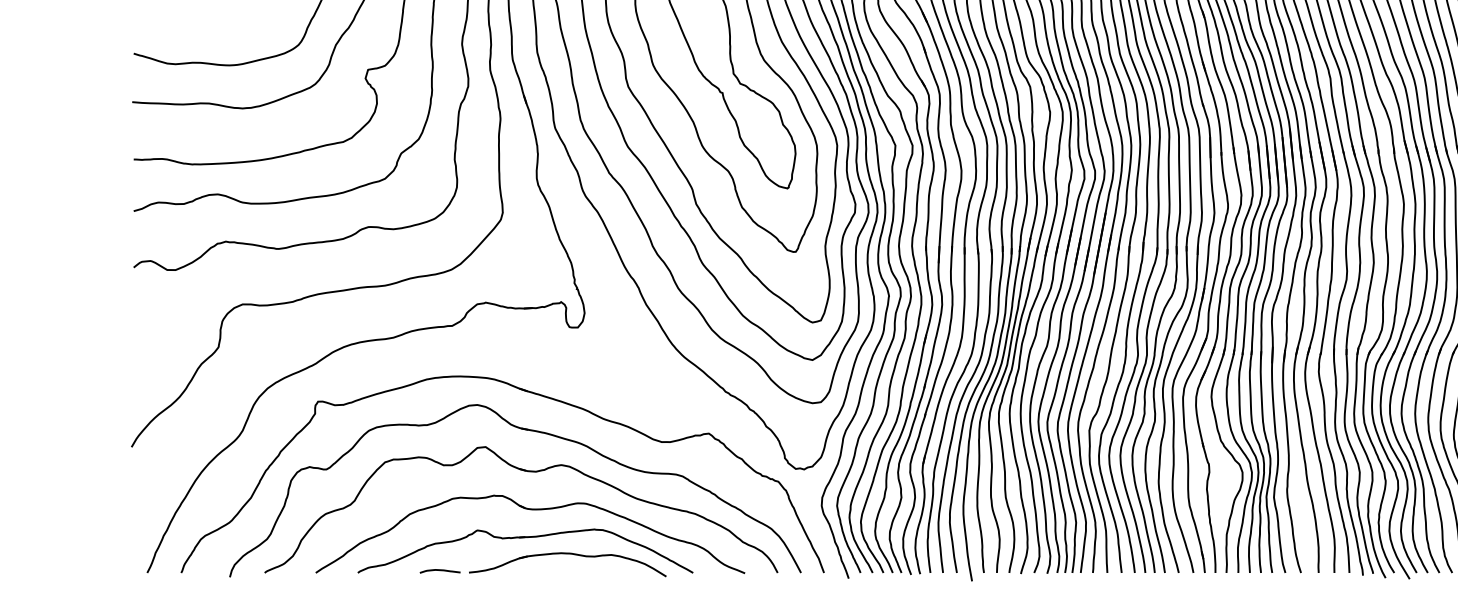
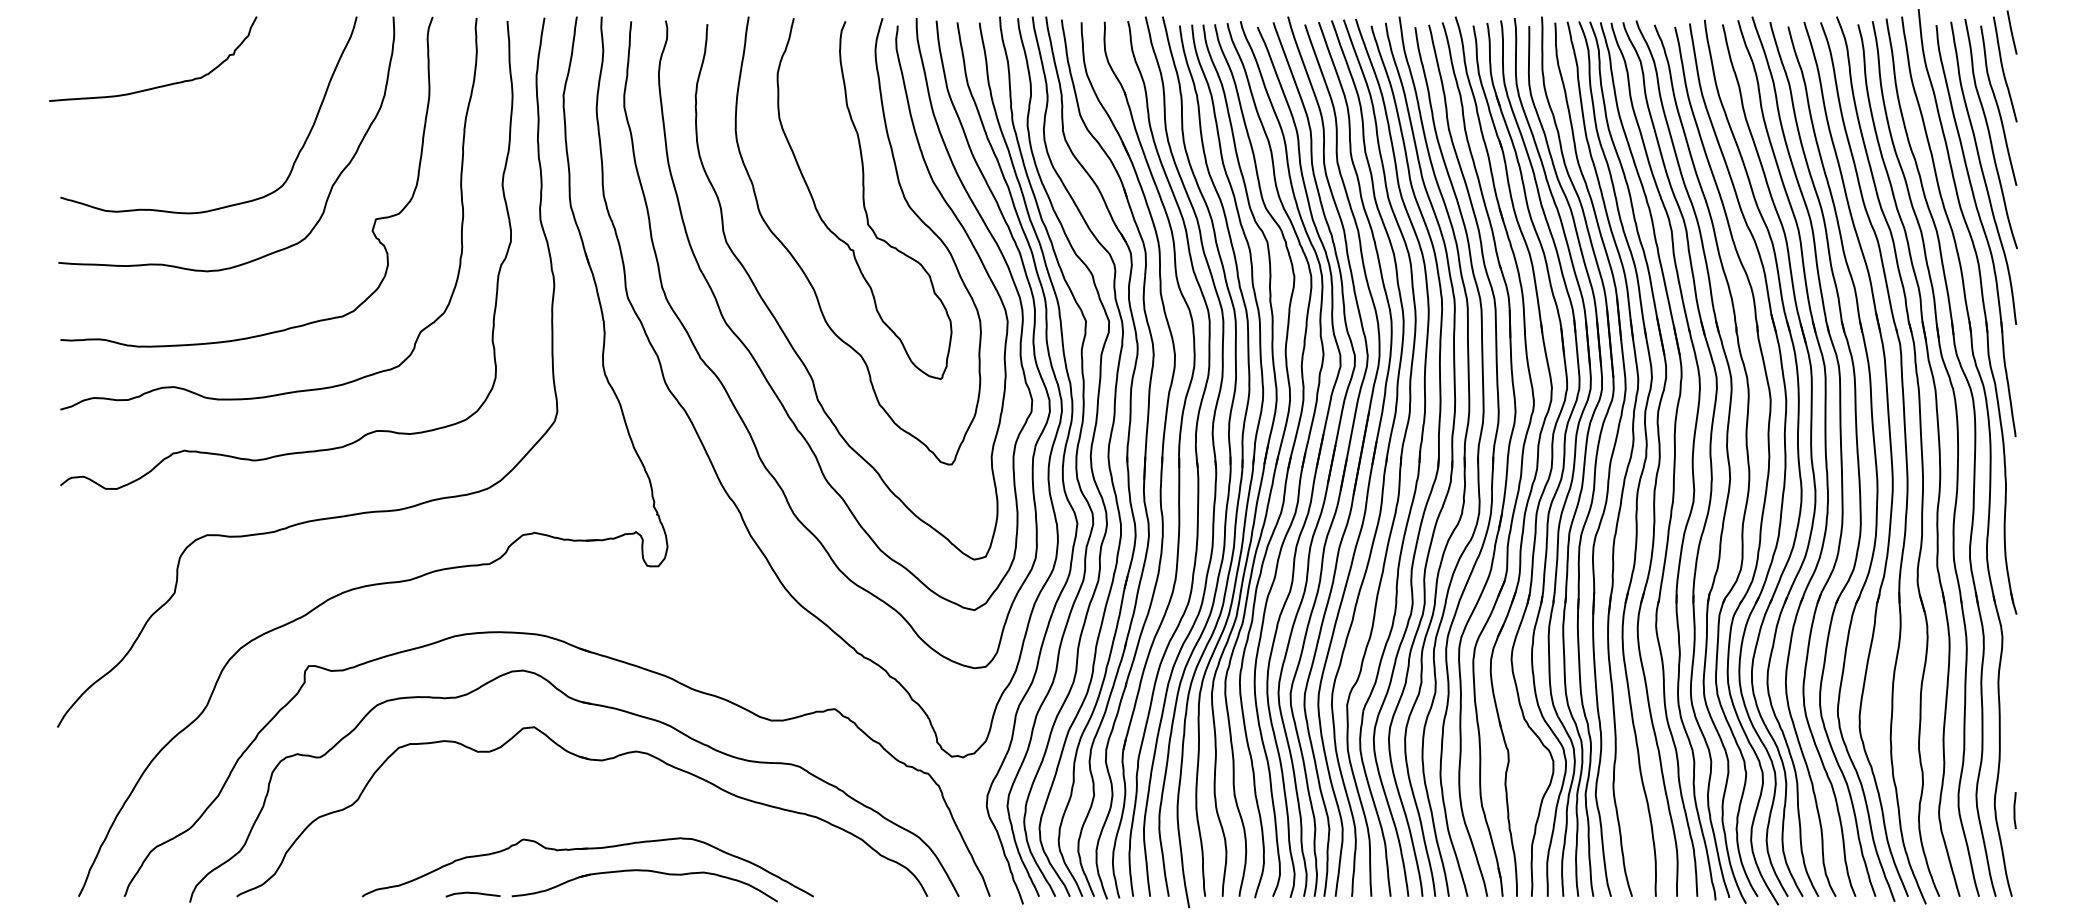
part: (531, 510) -> (596, 812), removed

